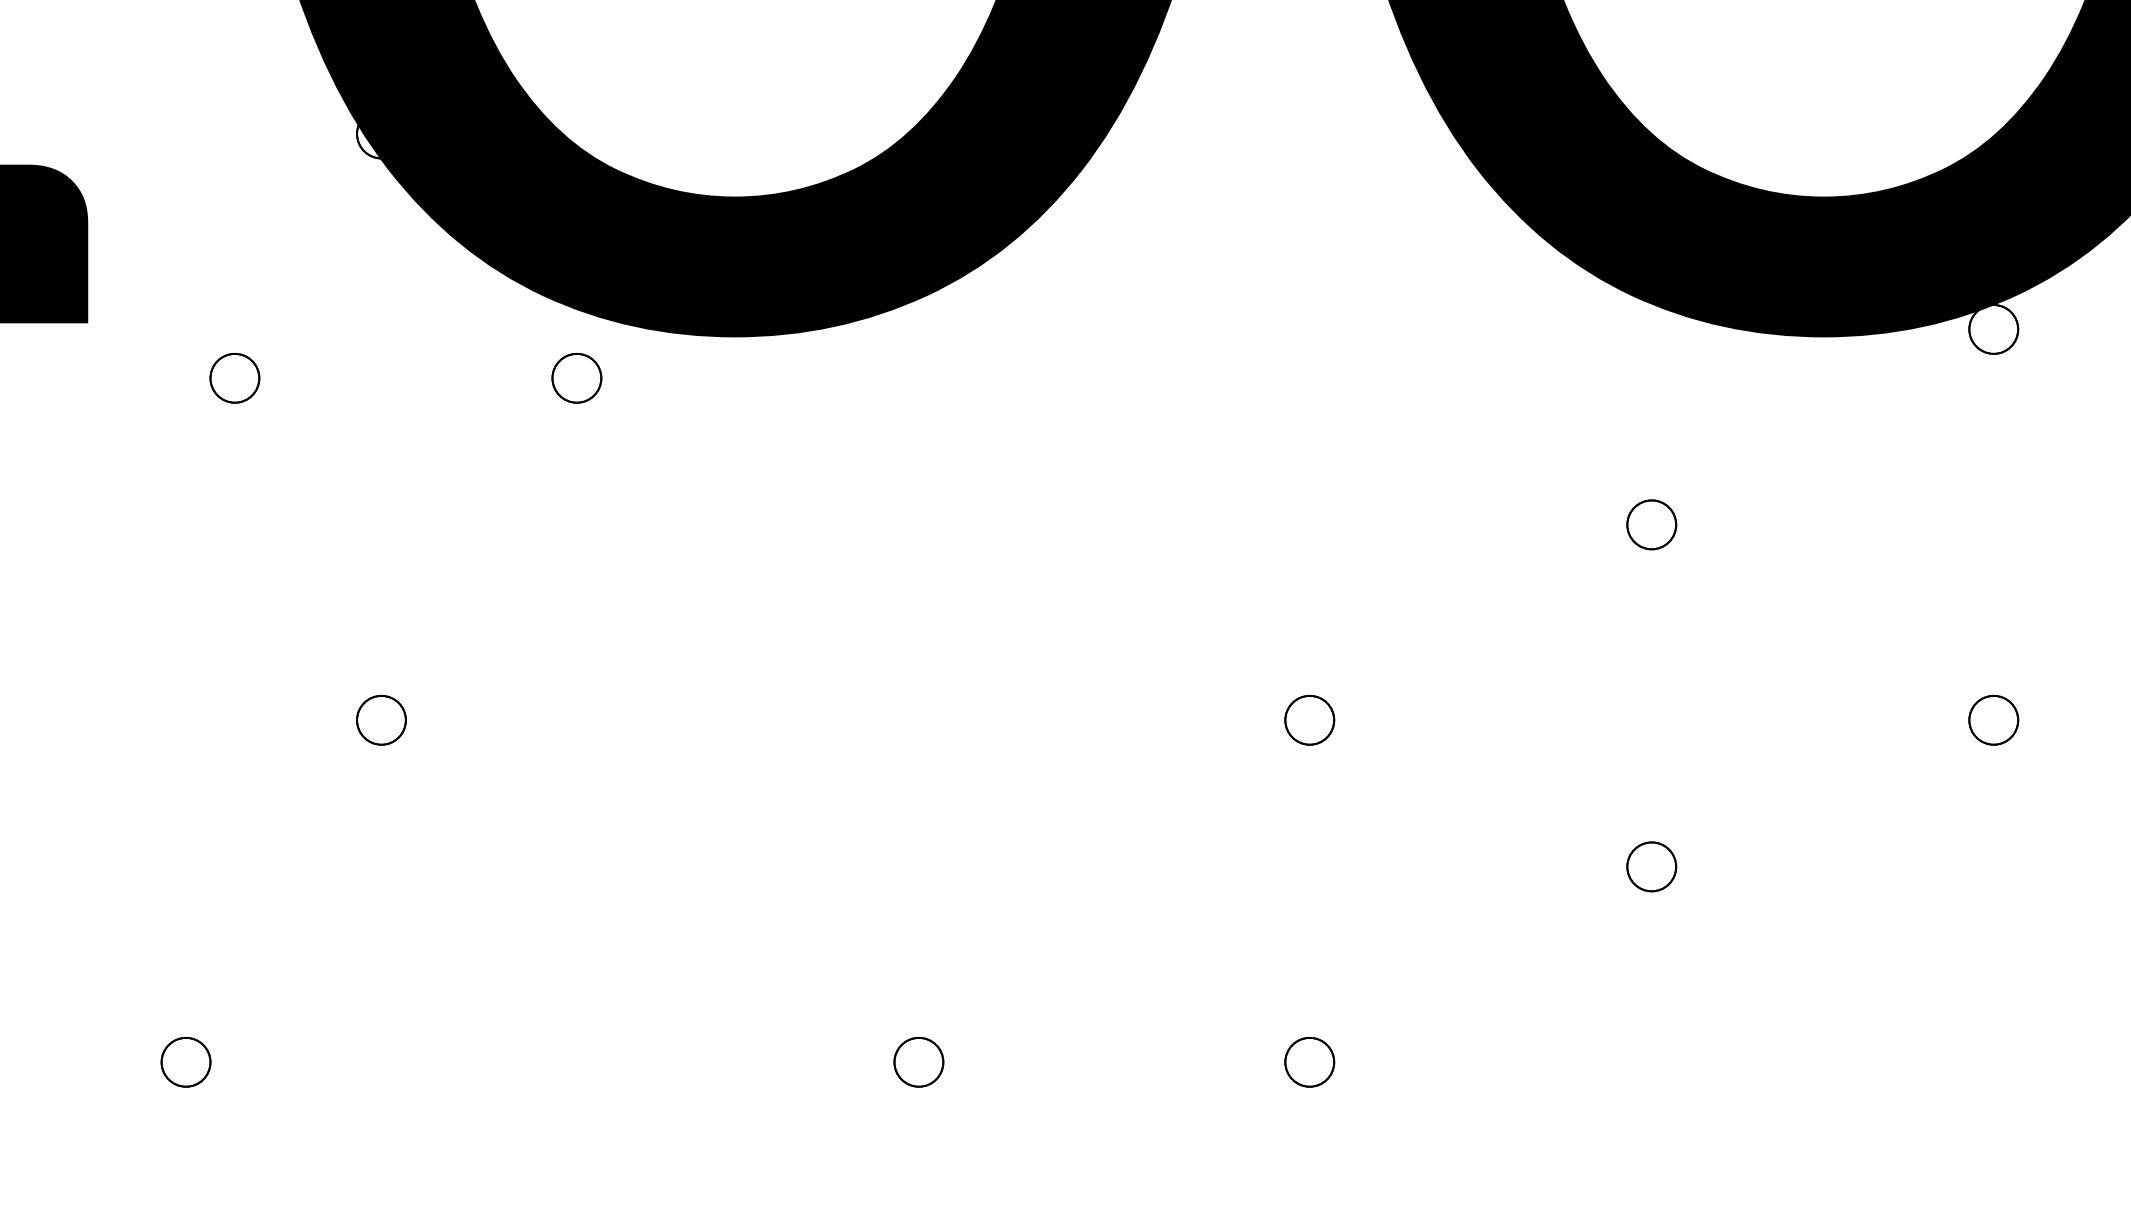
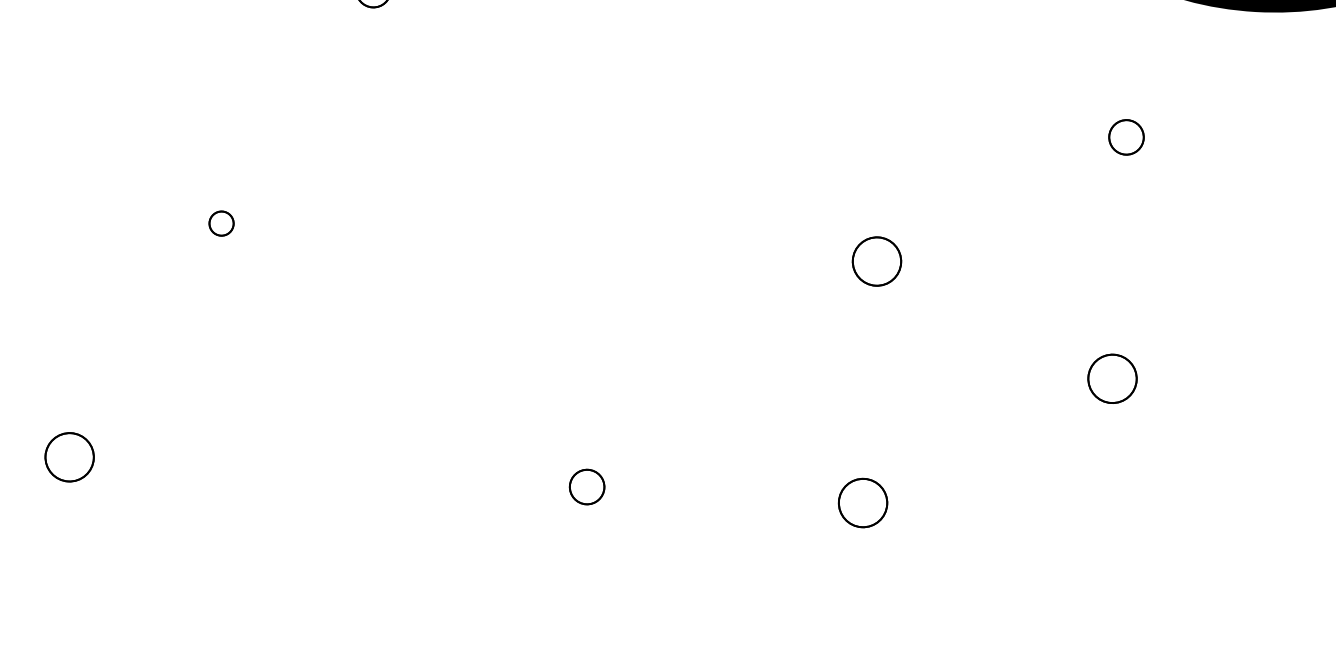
part: (381, 719) -> (221, 223), size x0.7
part: (1309, 719) -> (876, 260), size x1.4
part: (1651, 866) -> (1112, 378), size x1.4
part: (185, 1061) -> (69, 456), size x1.4
part: (1309, 1061) -> (862, 502), size x1.4

